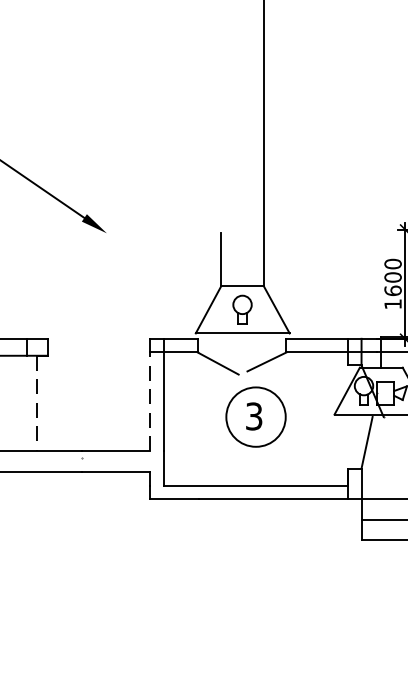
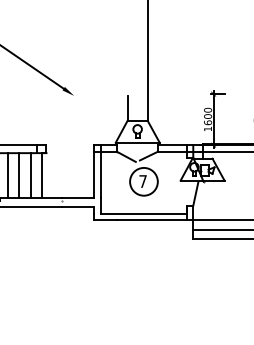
line: (150, 401) -> (94, 174), dashed -> solid
line: (13, 403) -> (30, 175), added
line: (36, 405) -> (41, 176), dashed -> solid
text: (252, 416) -> (142, 181), 3 -> 7

